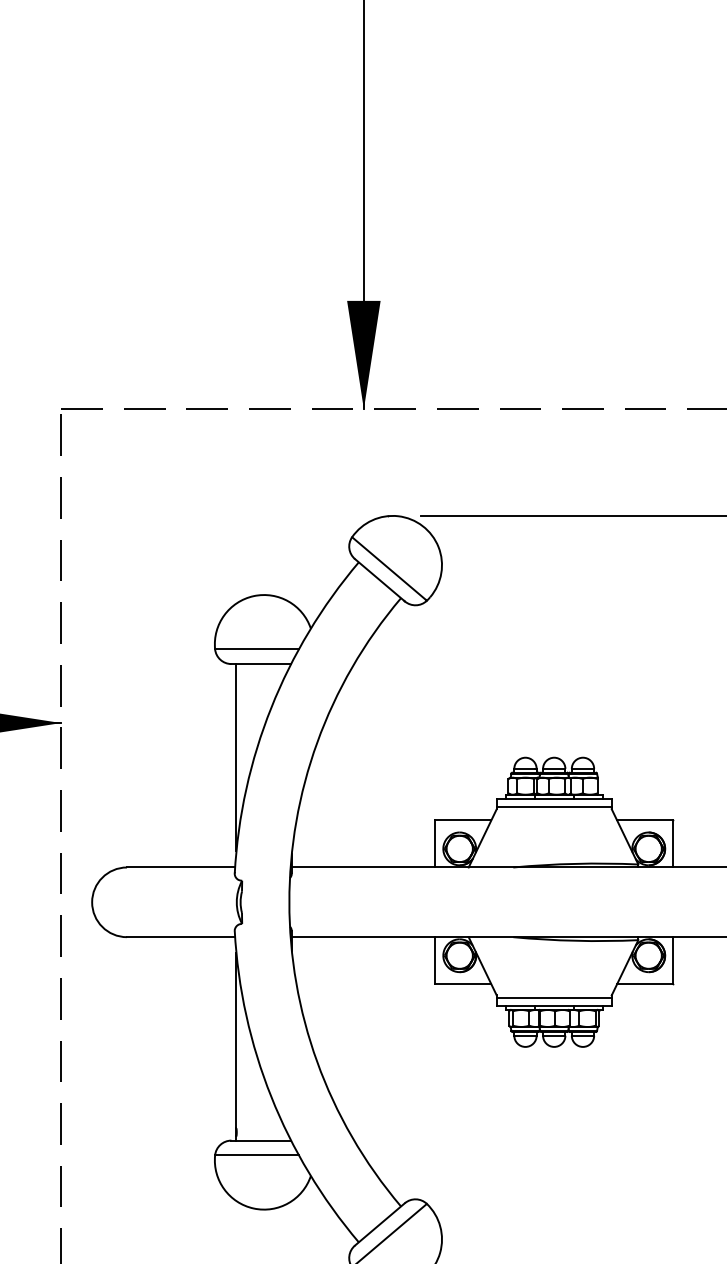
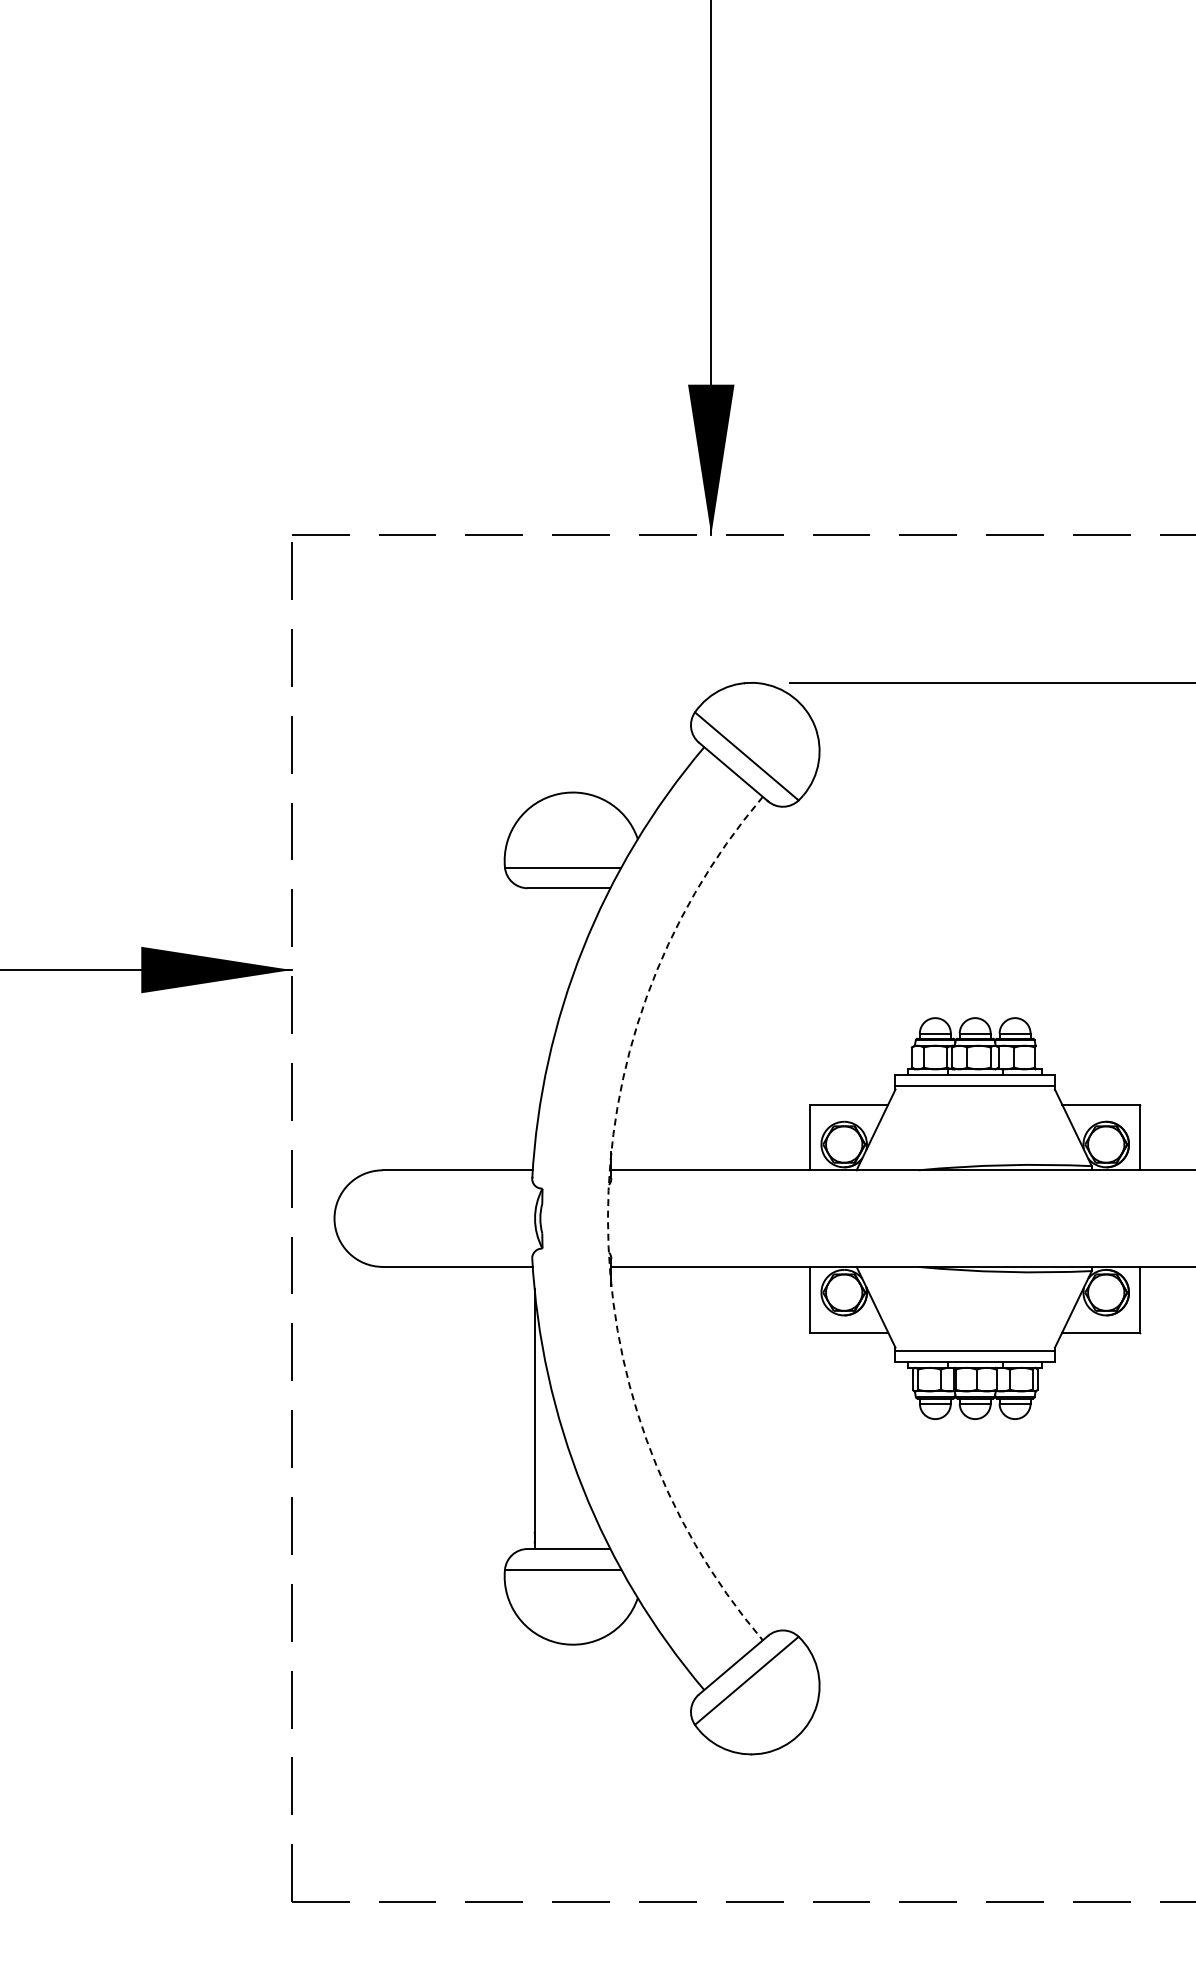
line: (236, 757) -> (534, 1017), removed
arc: (289, 902) -> (607, 1218), solid -> dashed

